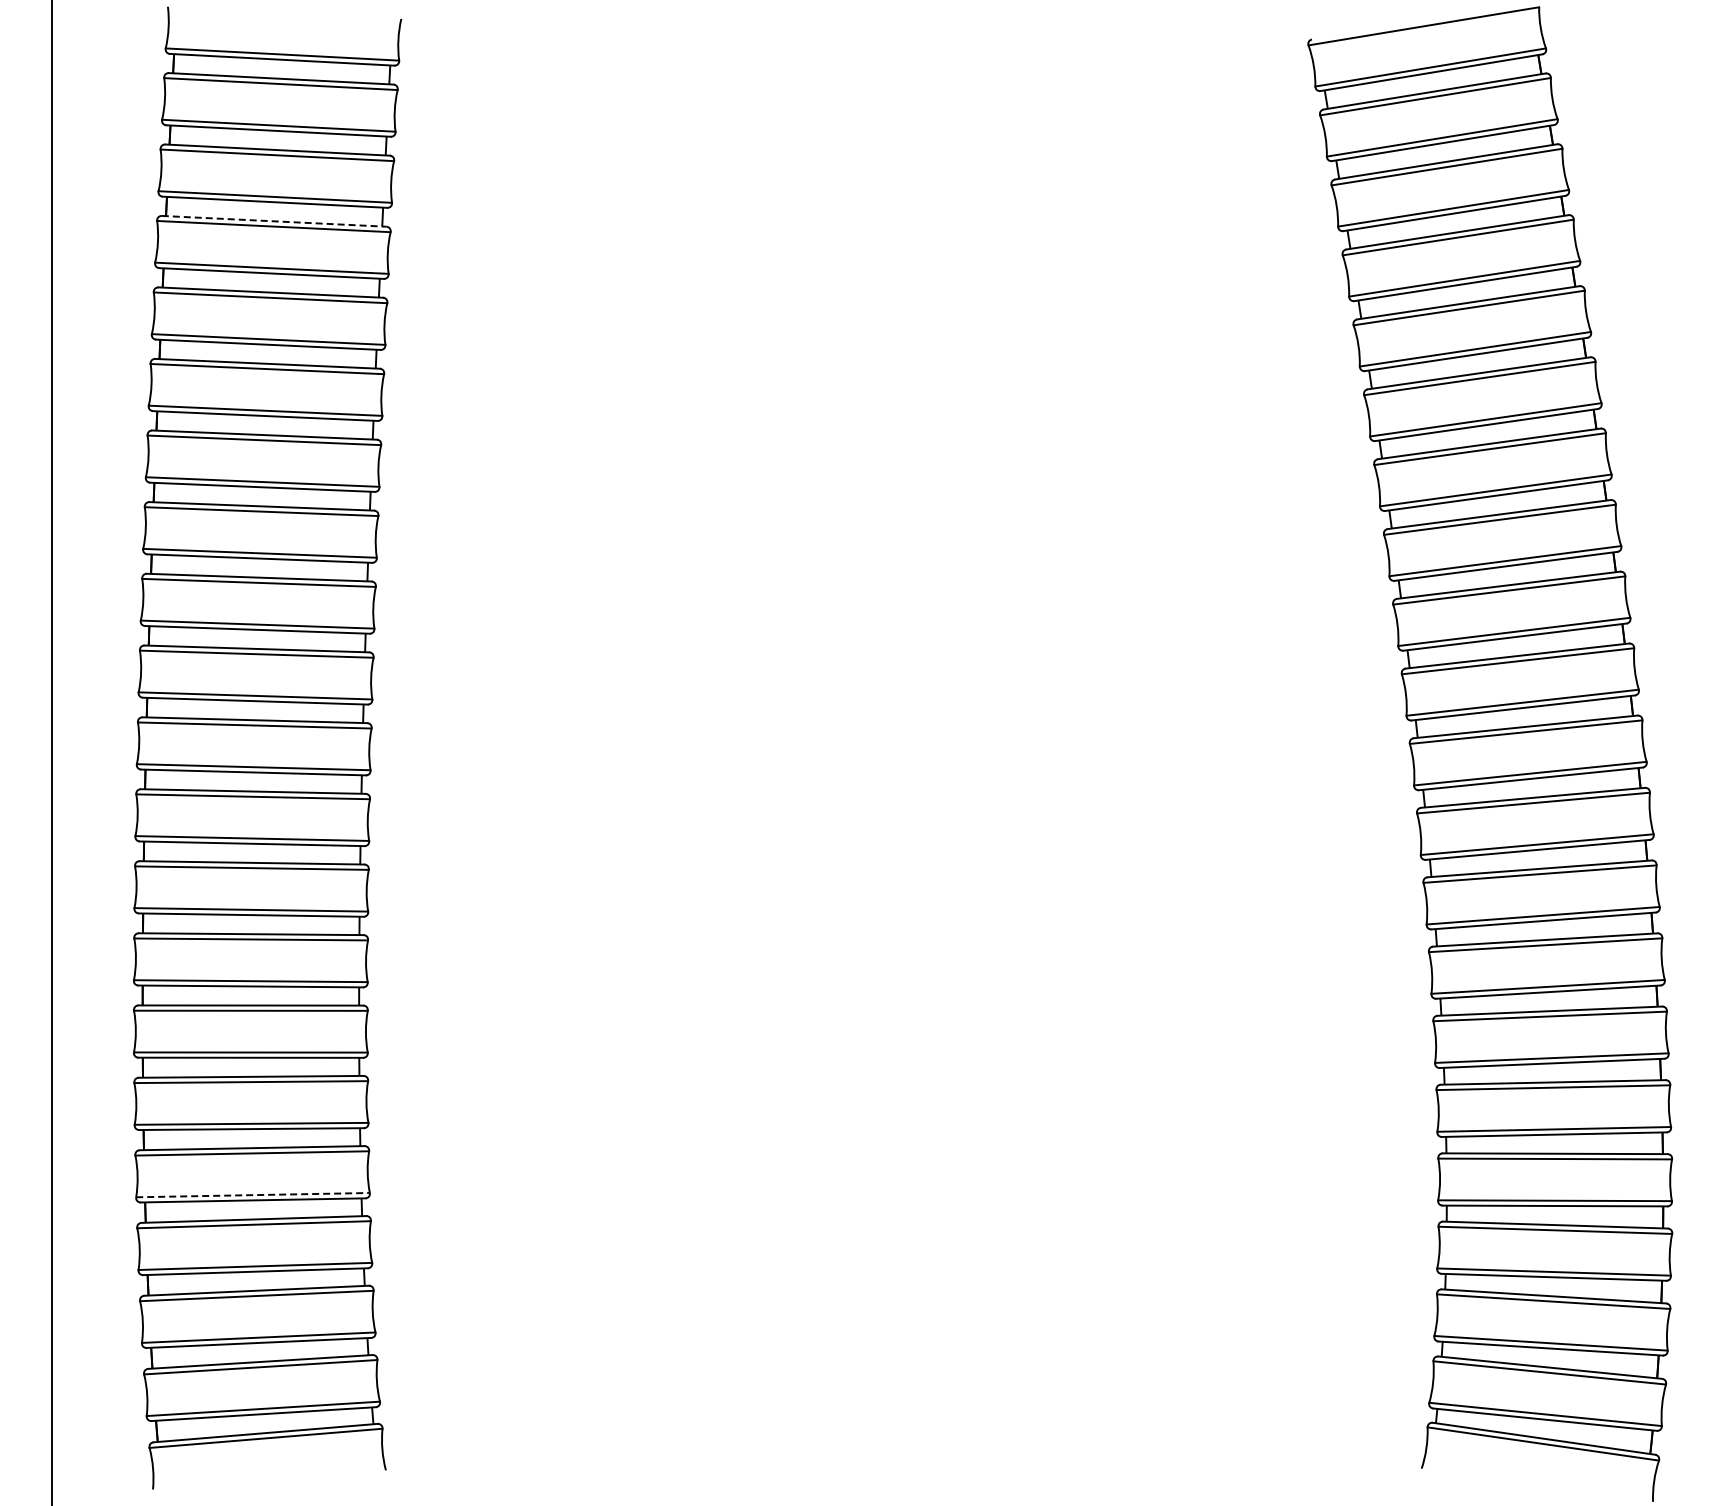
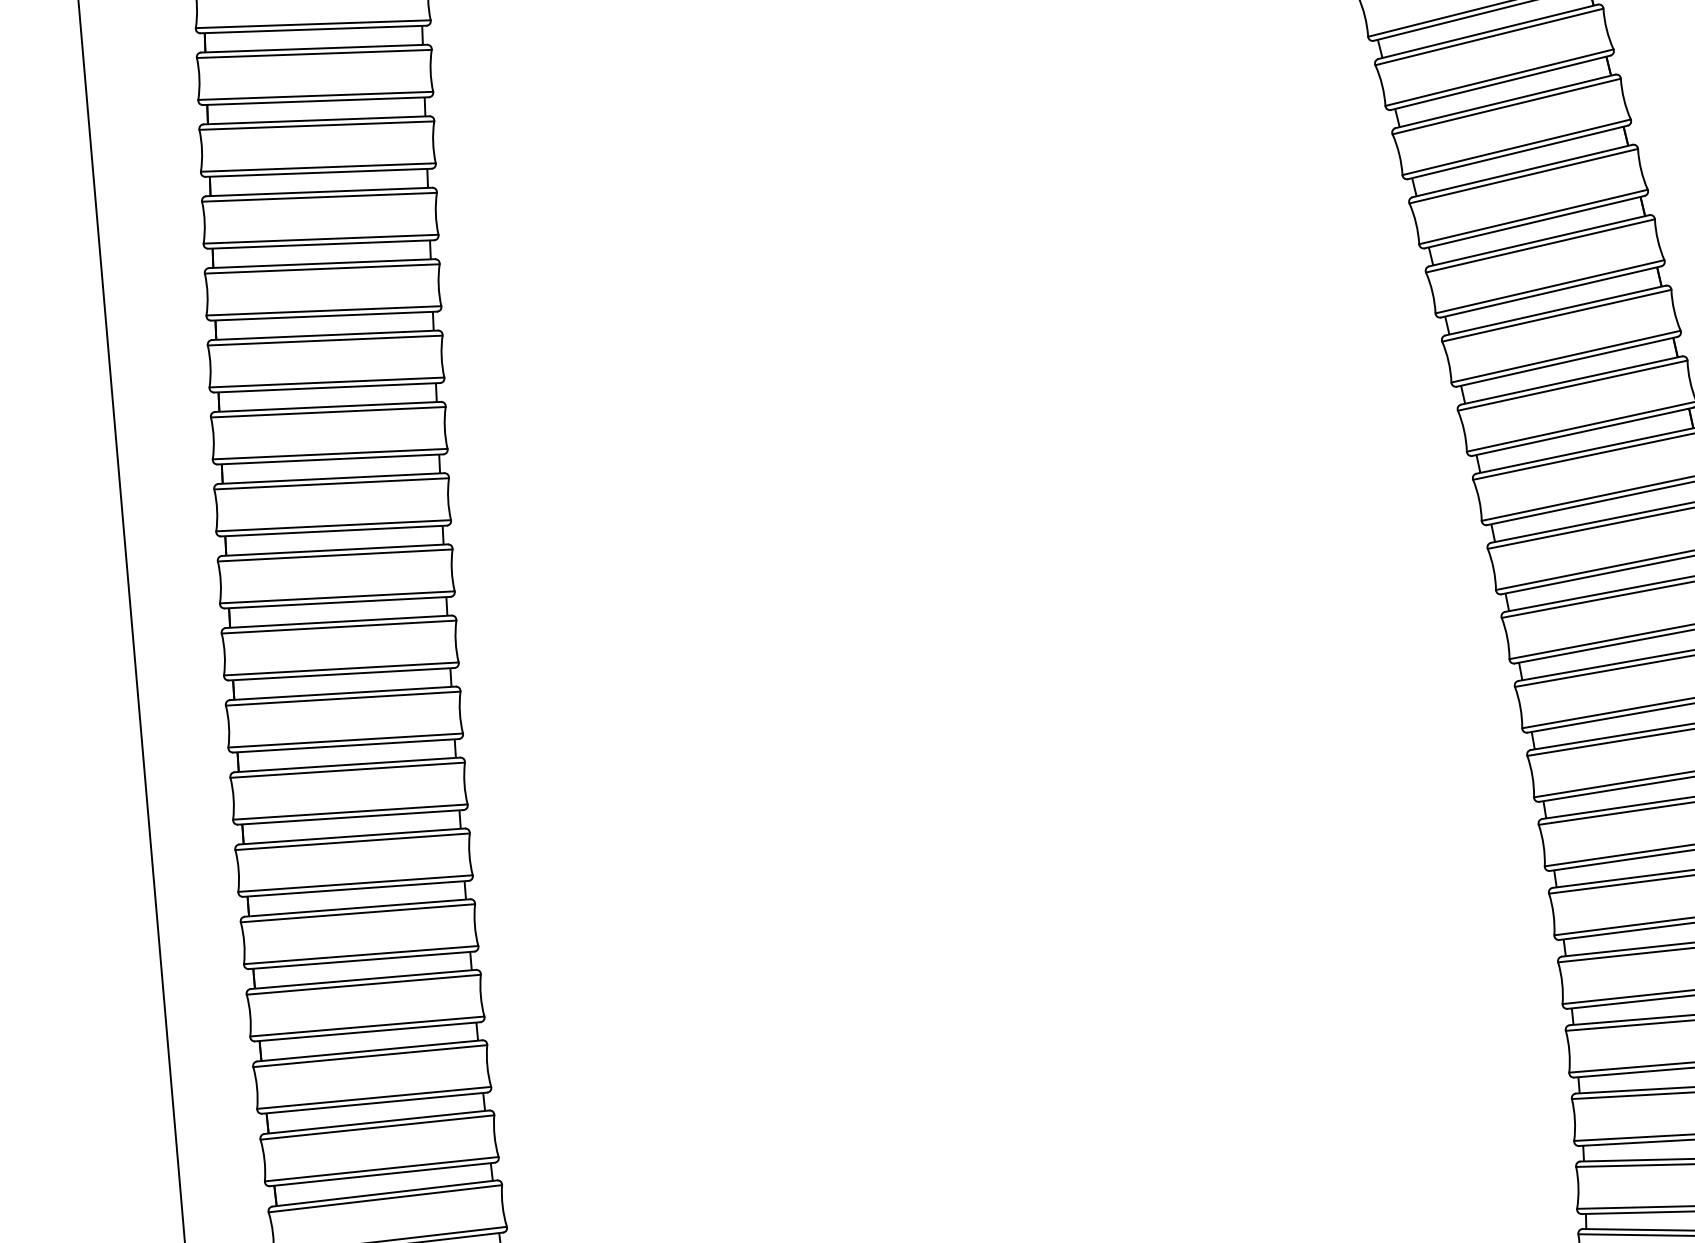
line: (274, 221) -> (319, 192), dashed -> solid
line: (253, 1195) -> (382, 1169), dashed -> solid

